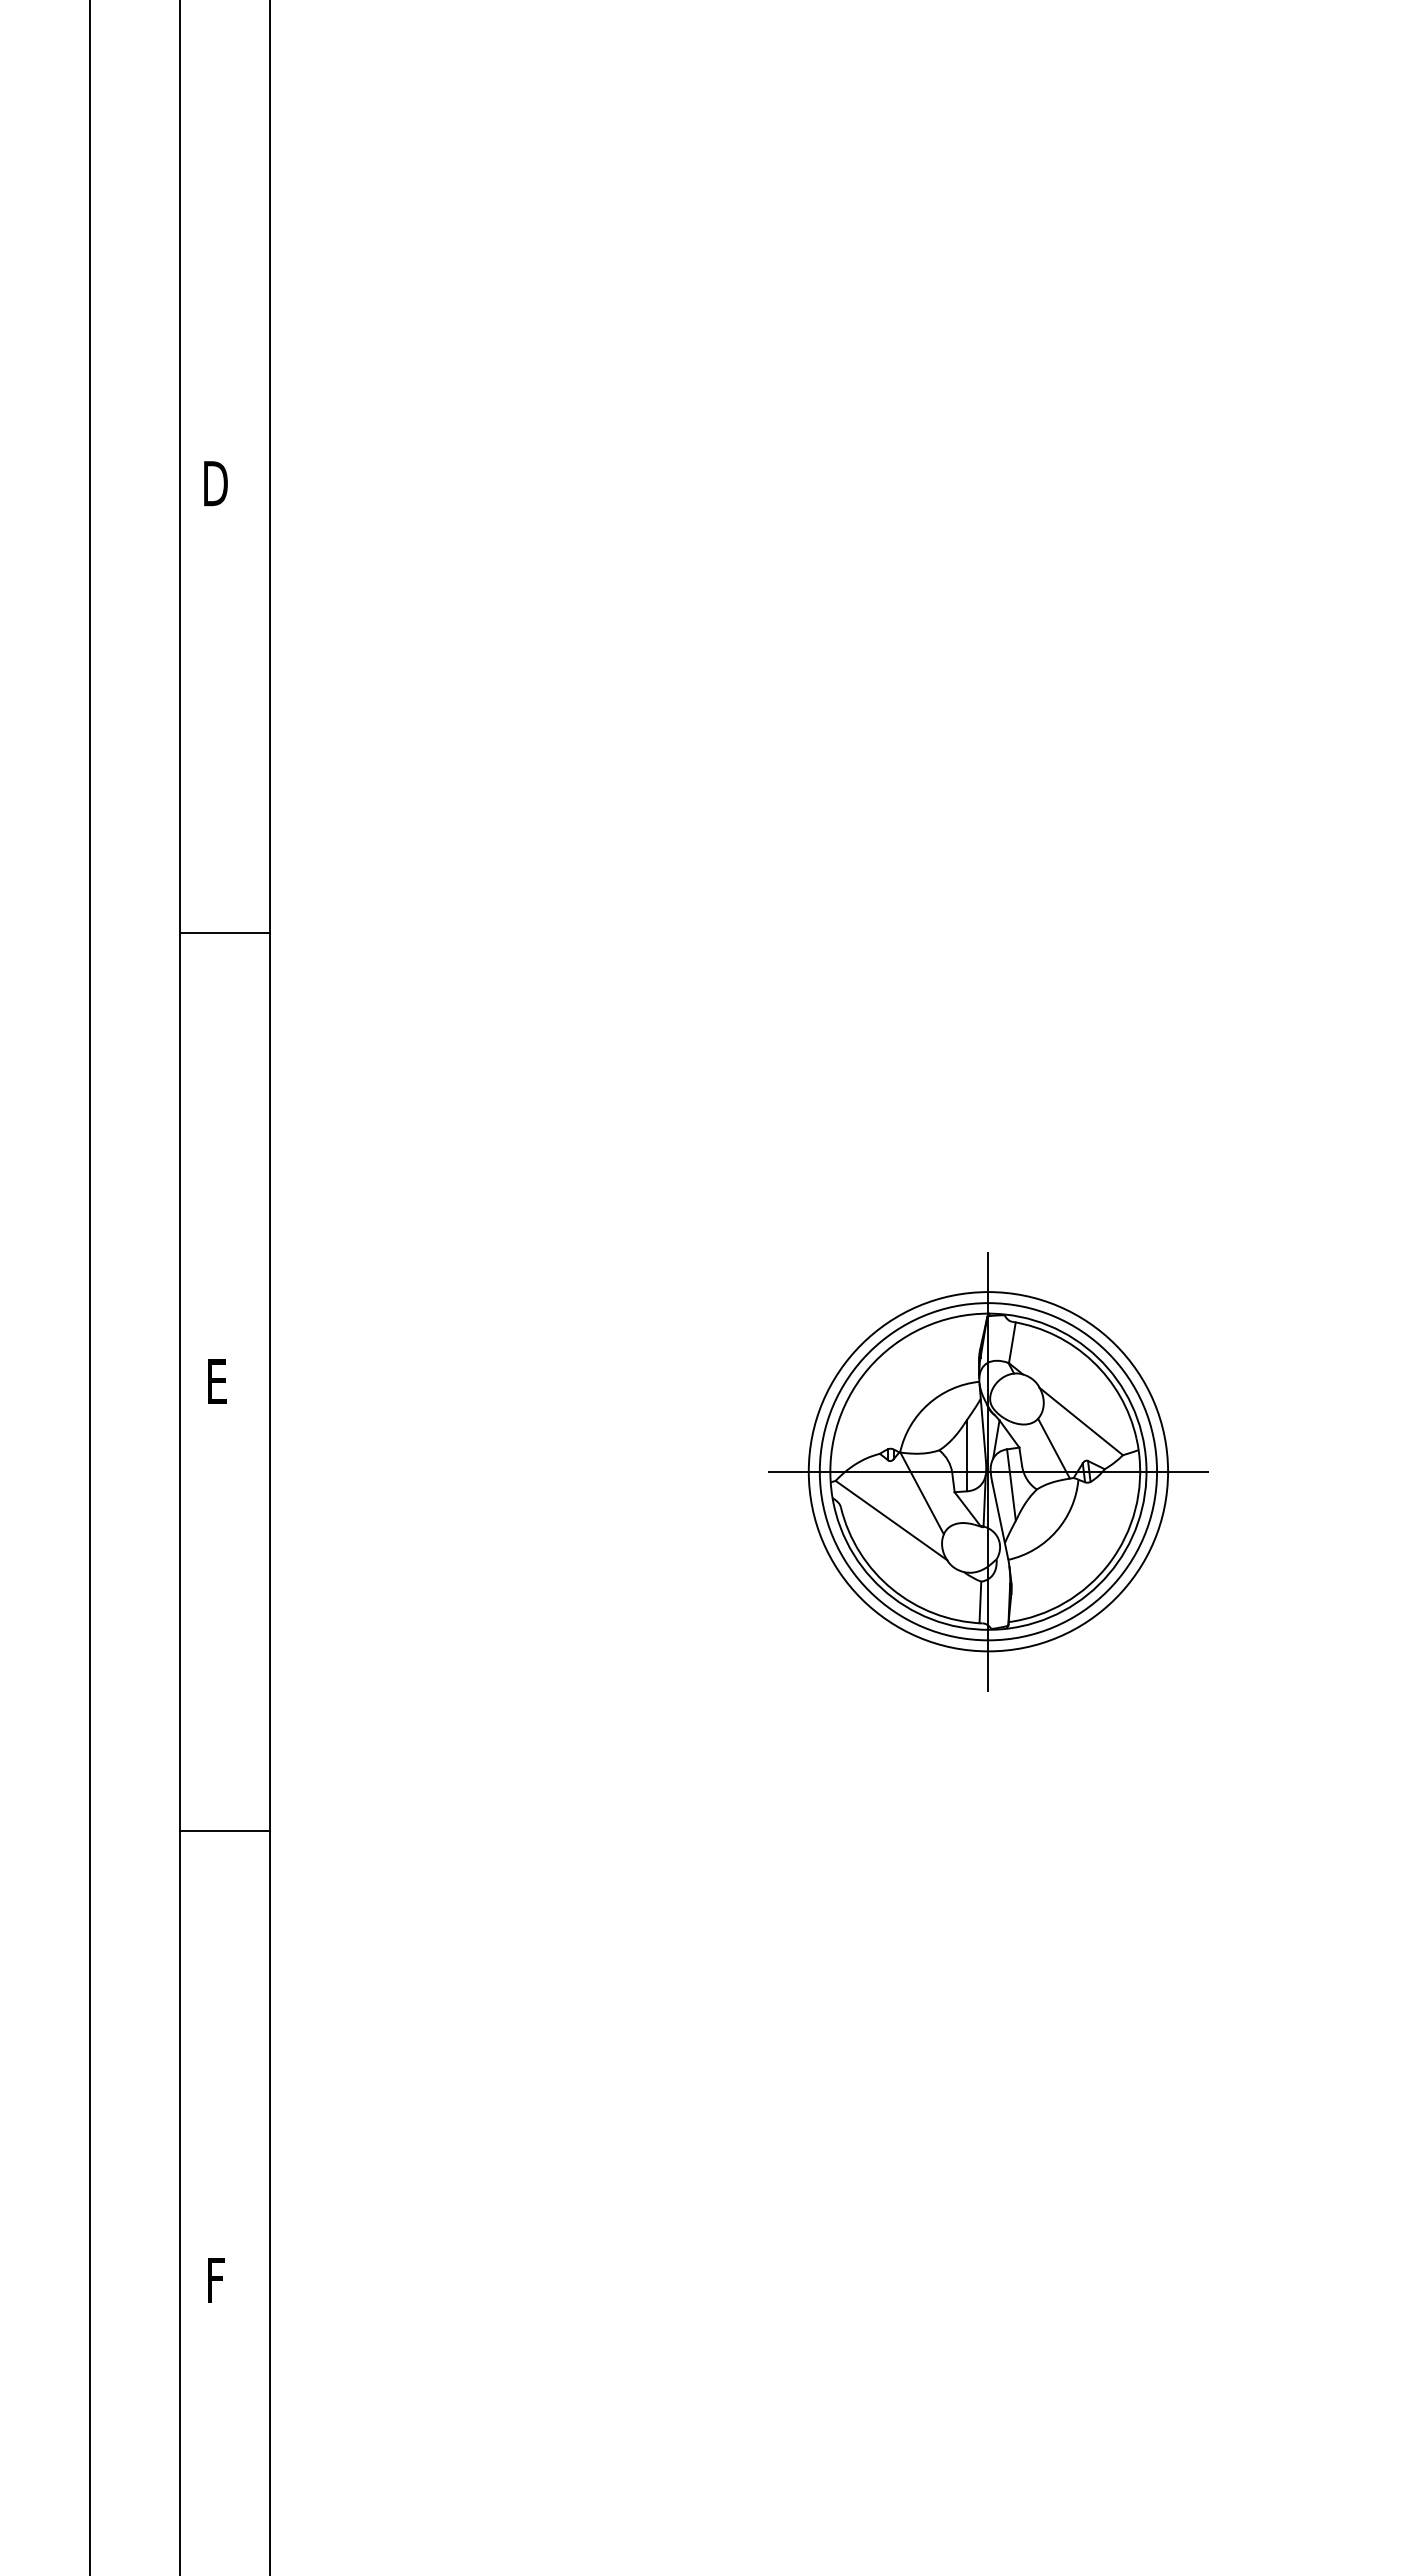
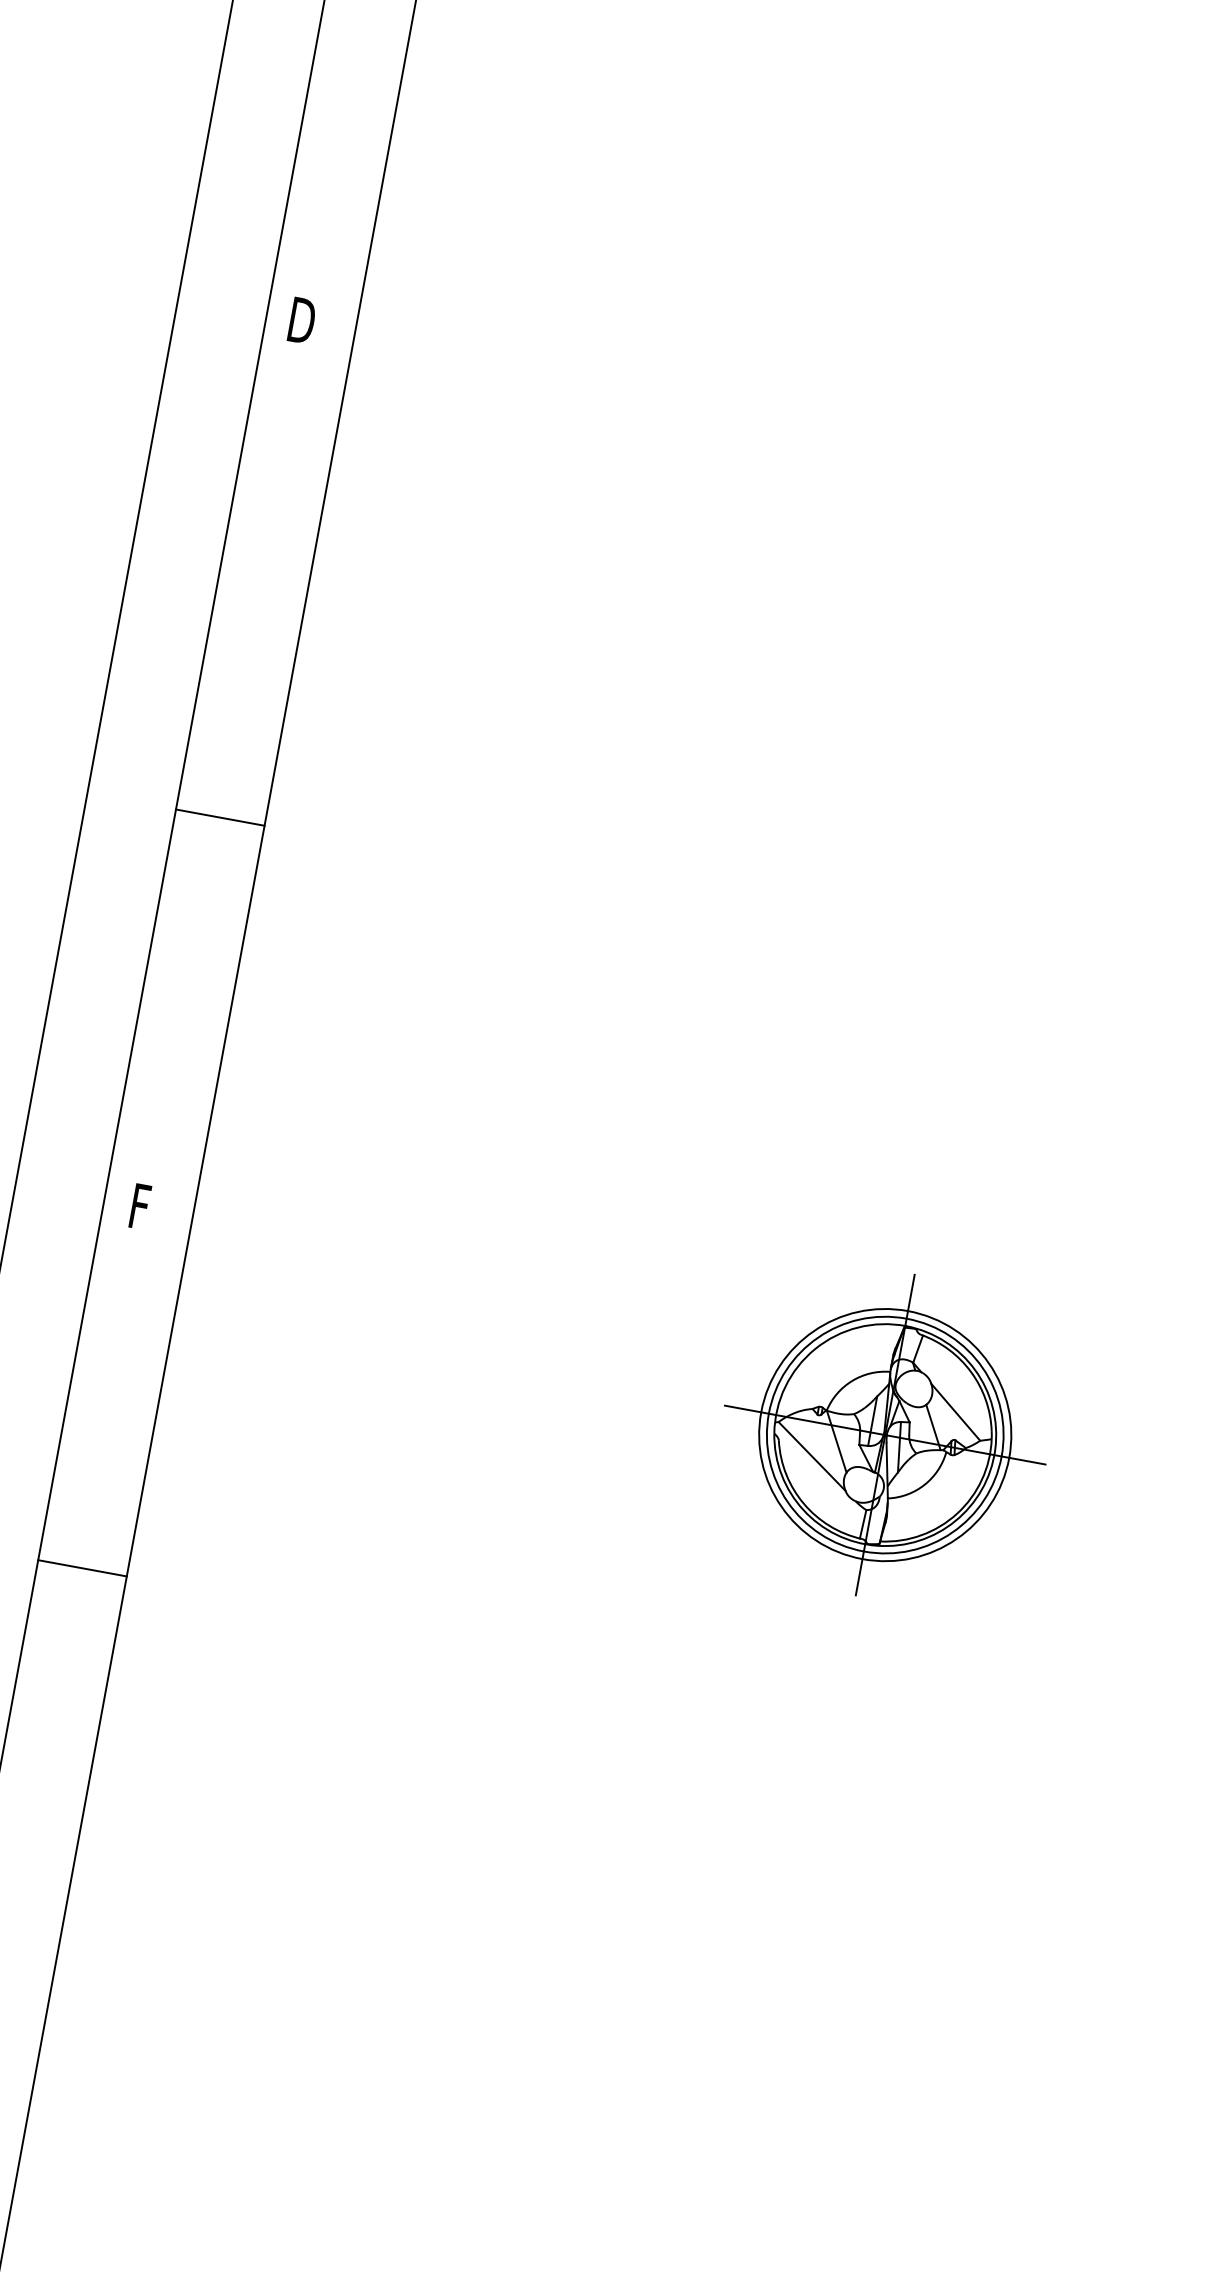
line: (224, 932) -> (219, 817), moved
text: (219, 1381) -> (143, 1206), E -> F
part: (988, 1471) -> (885, 1434), size x0.7
line: (224, 1831) -> (82, 1568), moved

